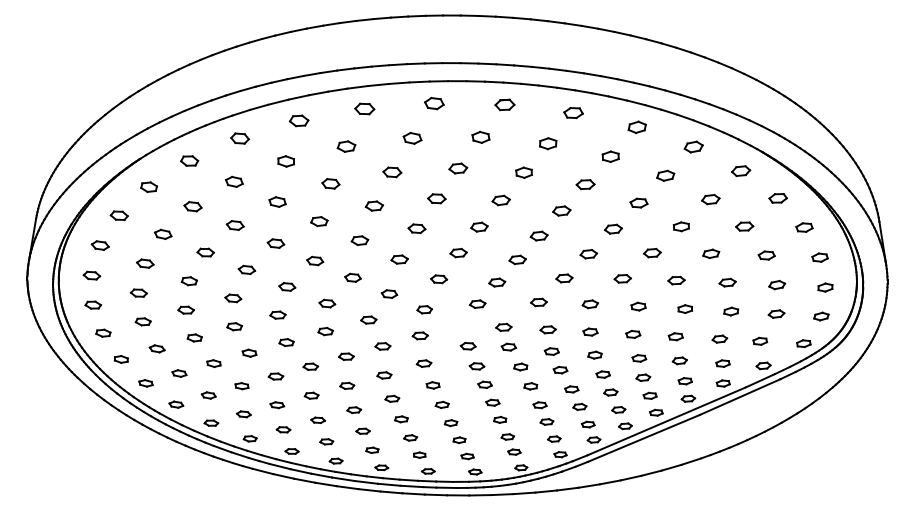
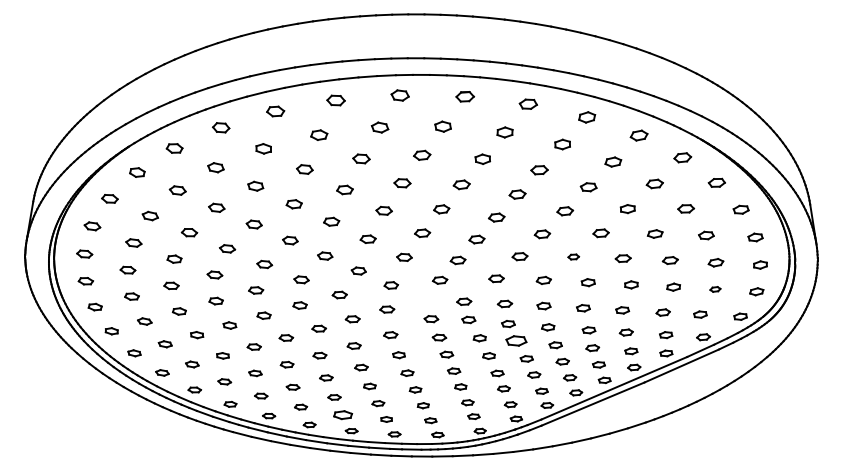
part: (622, 278) -> (573, 256), size x0.7
part: (776, 313) -> (715, 288), size x0.7
part: (560, 370) -> (516, 341), size x1.6
part: (372, 449) -> (343, 414), size x1.6

